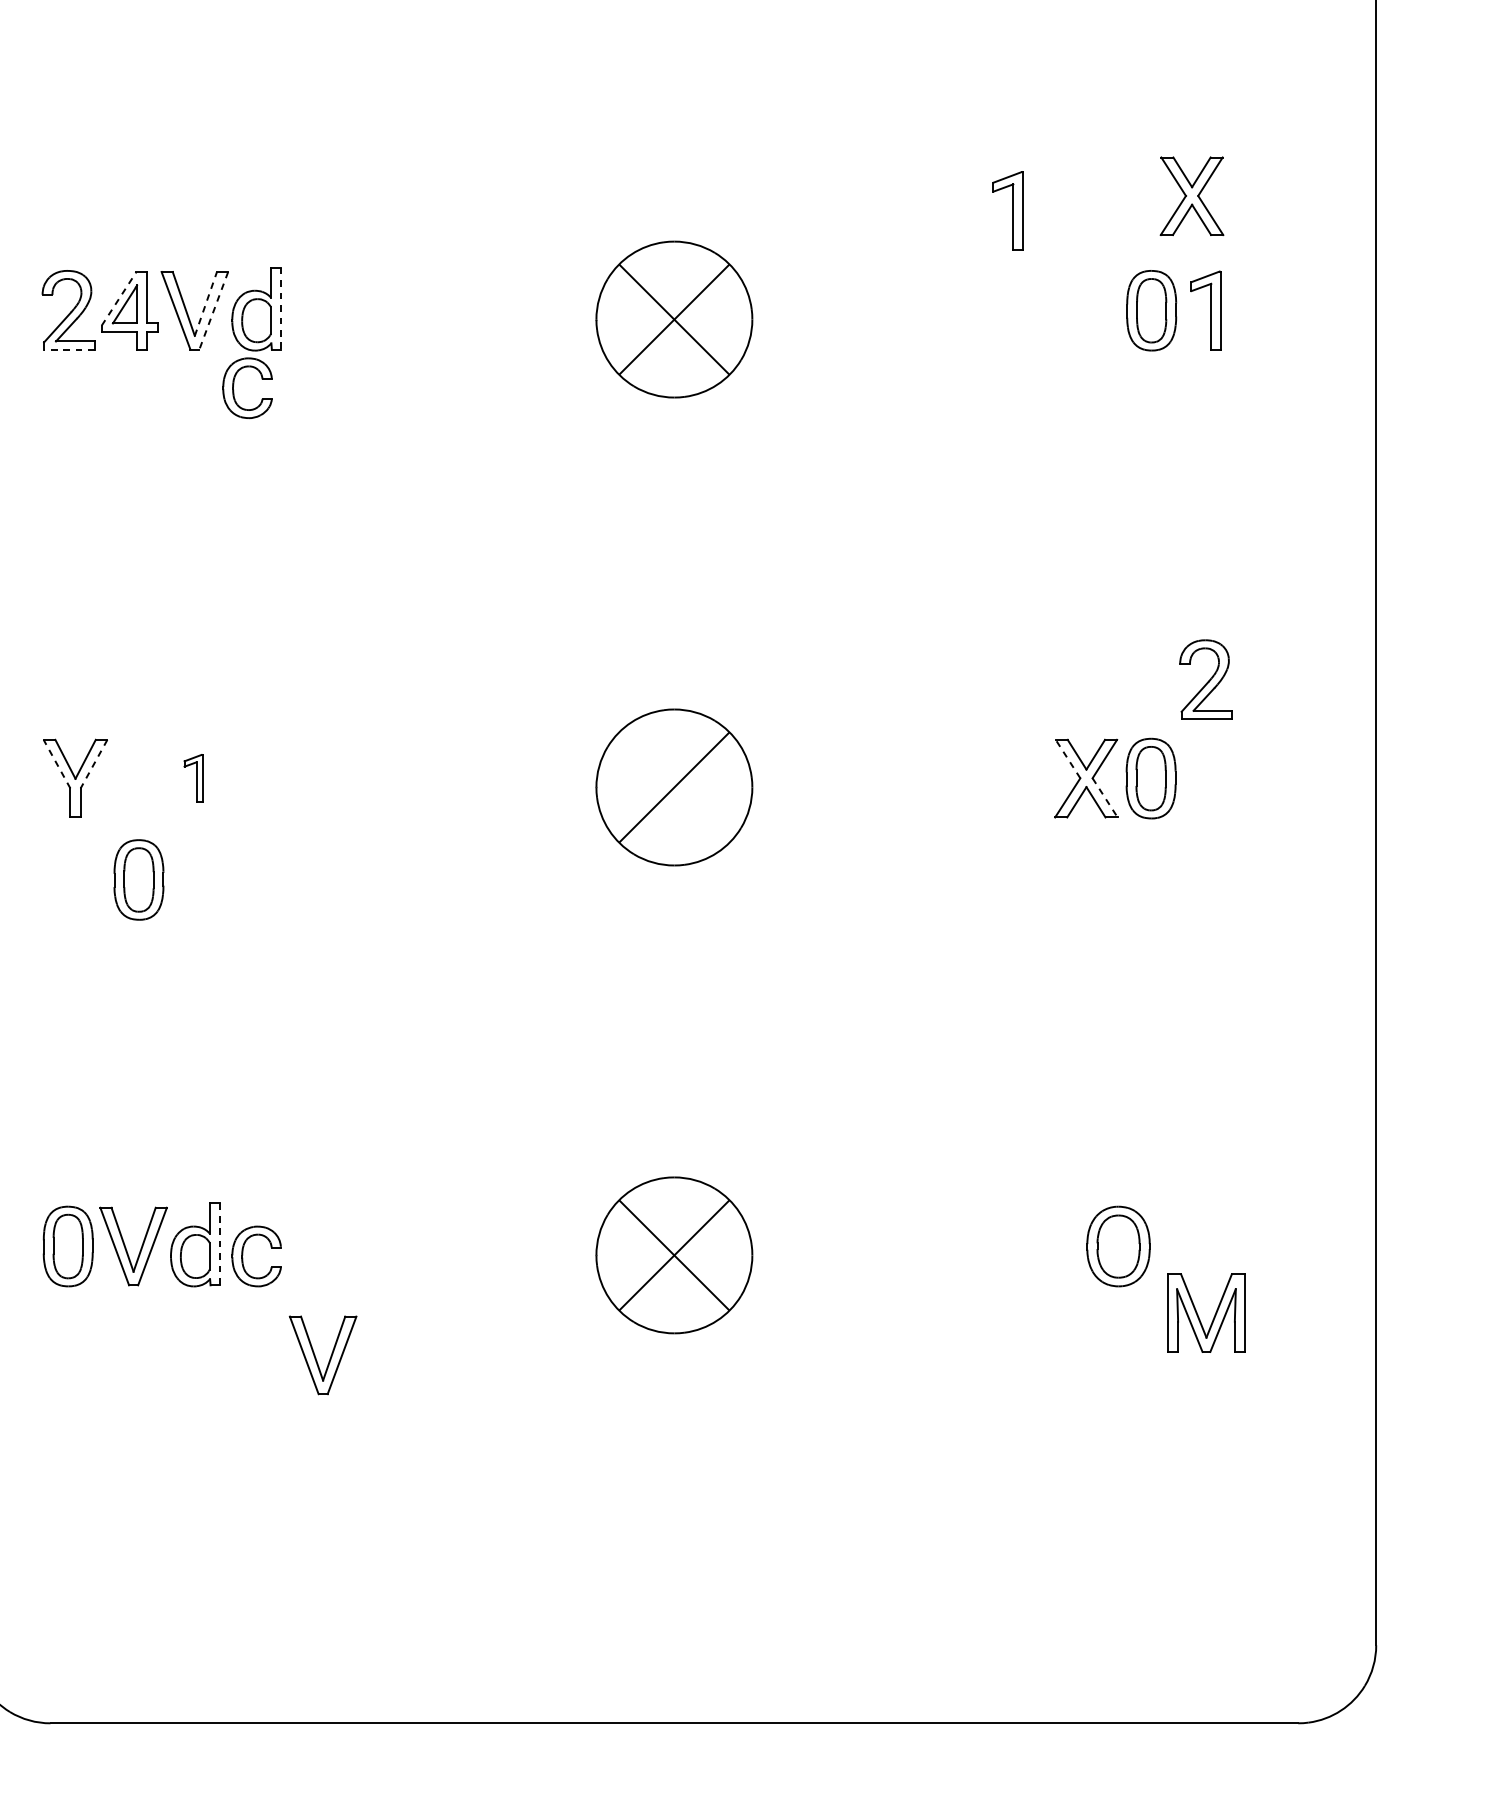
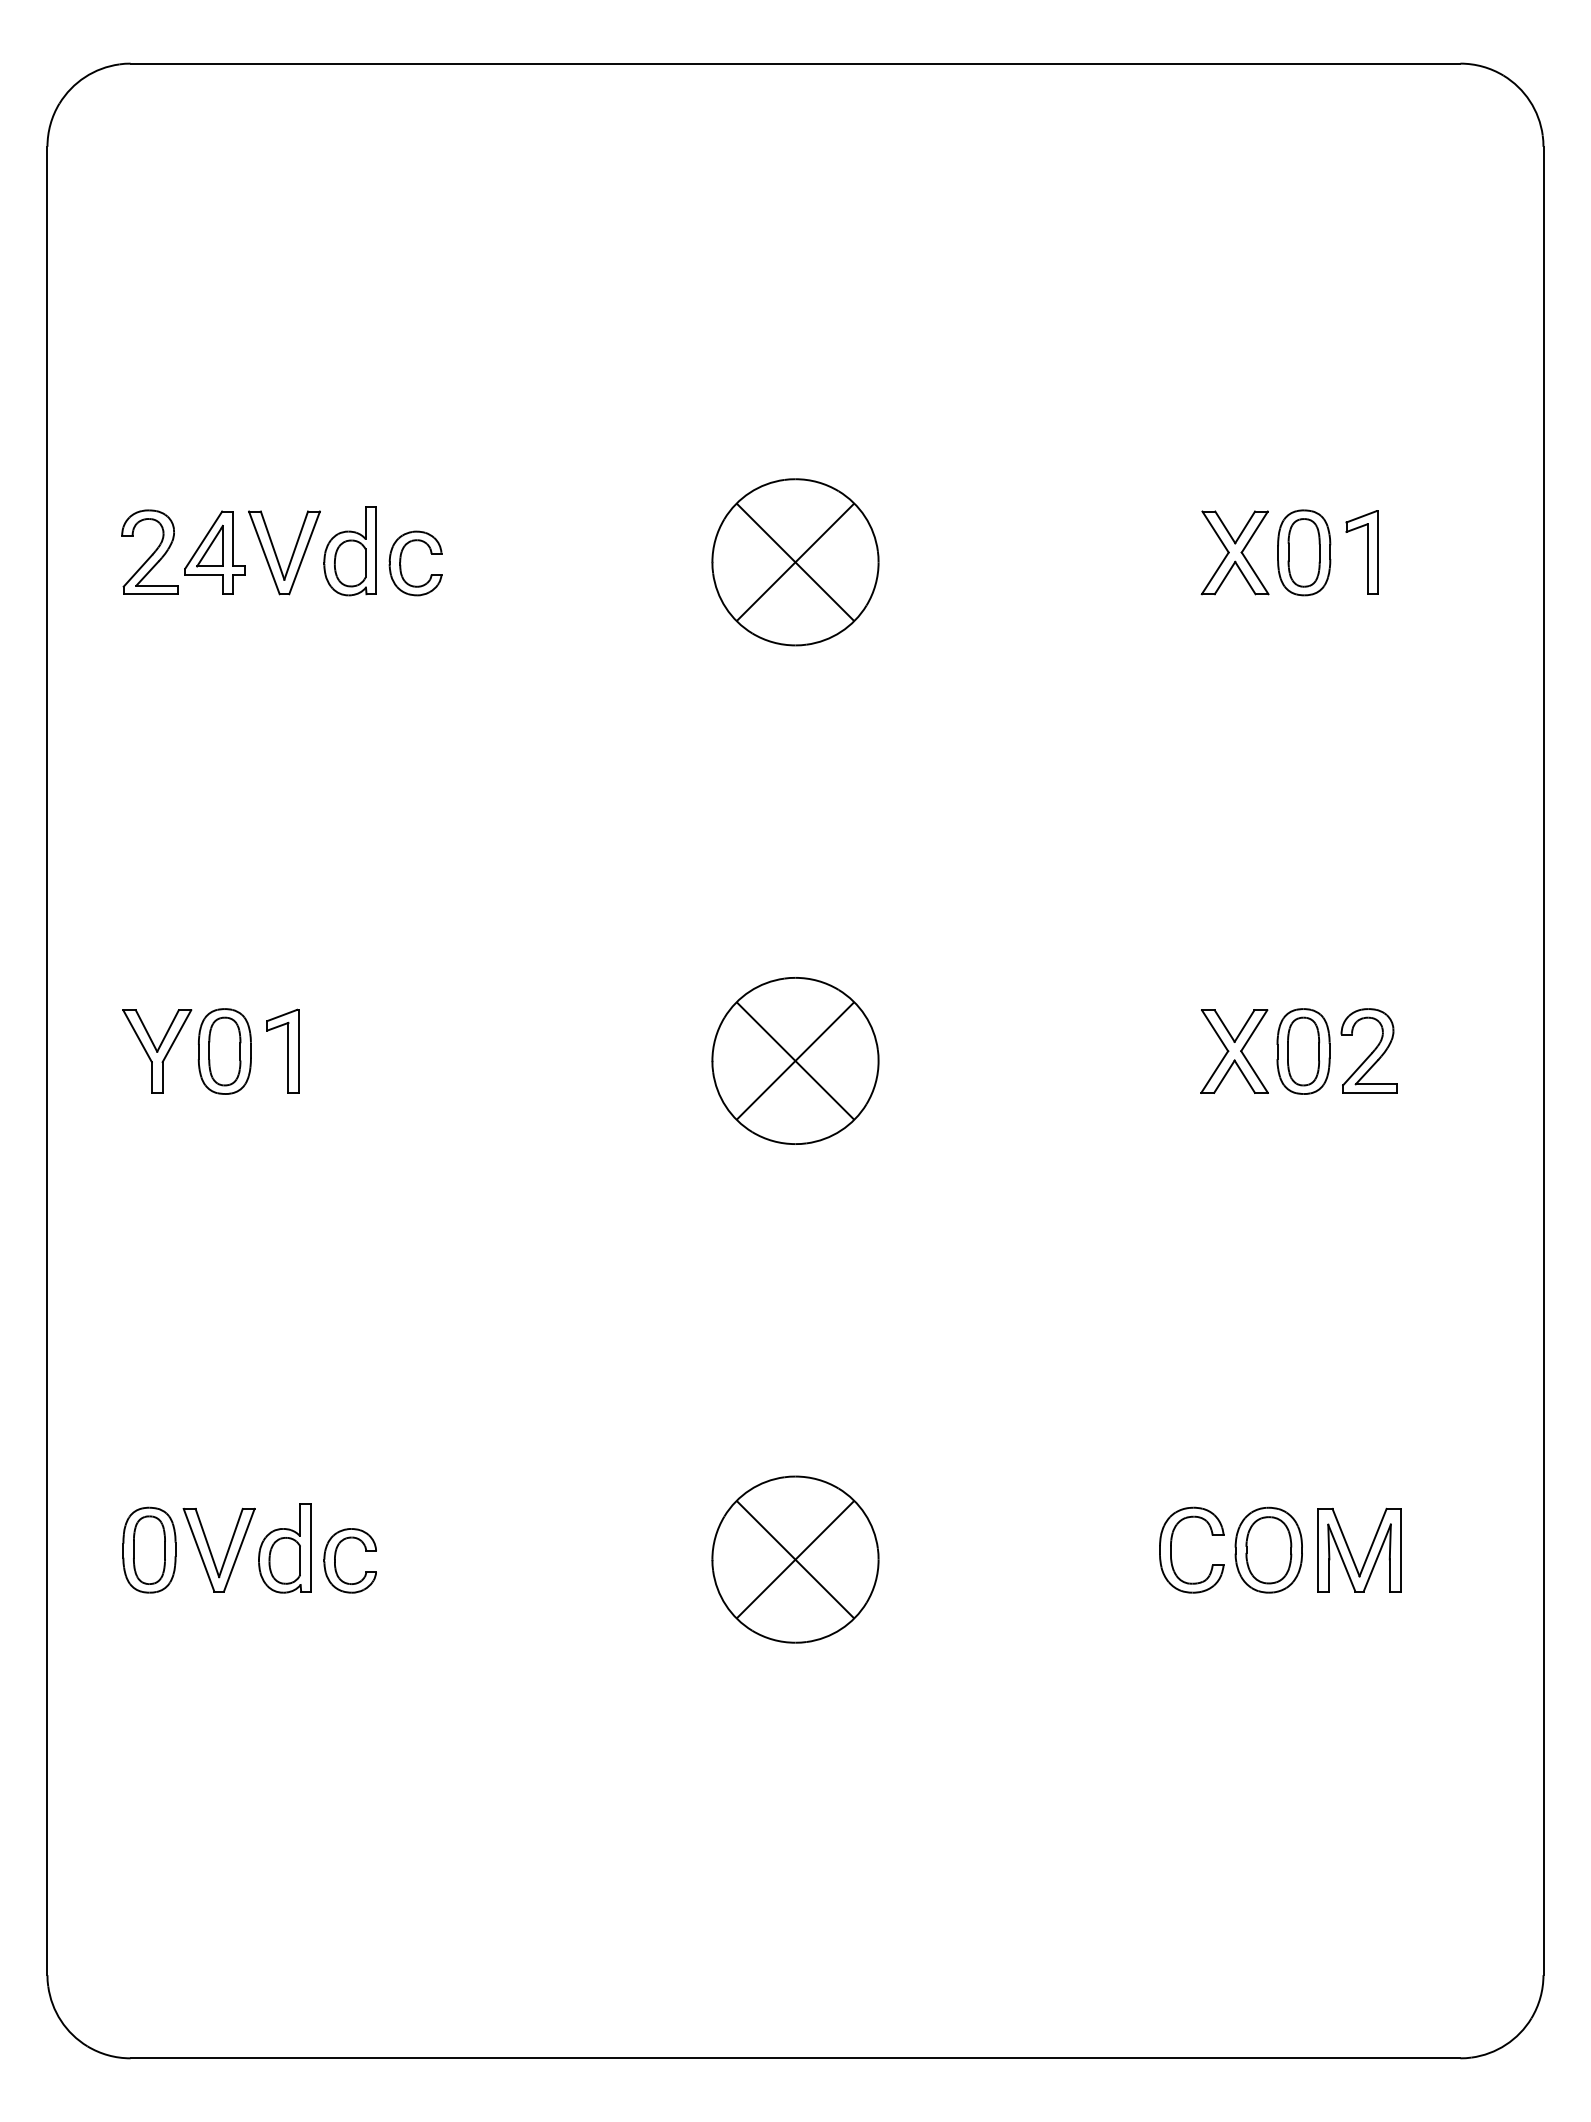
part: (1191, 195) -> (1234, 552), moved
part: (1007, 210) -> (1150, 446), removed
line: (118, 298) -> (203, 539), dashed -> solid
line: (206, 303) -> (296, 545), dashed -> solid
line: (281, 308) -> (376, 550), dashed -> solid
line: (213, 311) -> (304, 553), dashed -> solid
line: (69, 349) -> (150, 594), dashed -> solid
part: (234, 386) -> (401, 561), moved
part: (1205, 679) -> (1368, 1050), moved
line: (1067, 758) -> (1214, 1030), dashed -> solid
line: (56, 764) -> (137, 1036), dashed -> solid
line: (93, 764) -> (176, 1036), dashed -> solid
part: (193, 777) -> (282, 1050), size x1.67
line: (674, 787) -> (795, 1060), added
line: (1105, 798) -> (1254, 1072), dashed -> solid
part: (138, 879) -> (224, 1051), moved
line: (219, 1243) -> (310, 1547), dashed -> solid
part: (1027, 1245) -> (1171, 1549), added
part: (1198, 1316) -> (1351, 1553), moved
part: (315, 1356) -> (413, 1667), removed

